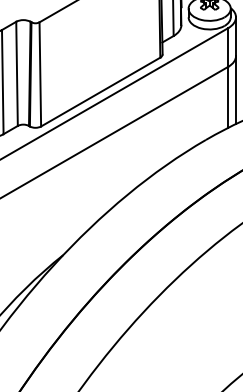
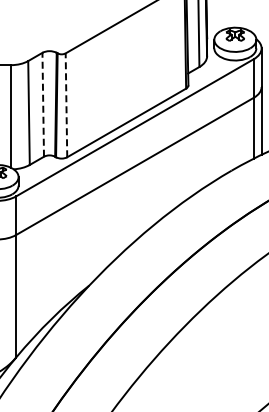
line: (17, 73) -> (43, 104), solid -> dashed
line: (40, 74) -> (66, 105), solid -> dashed

